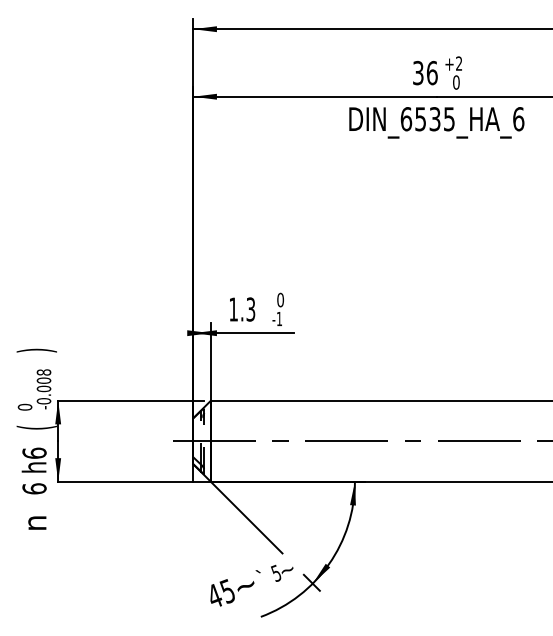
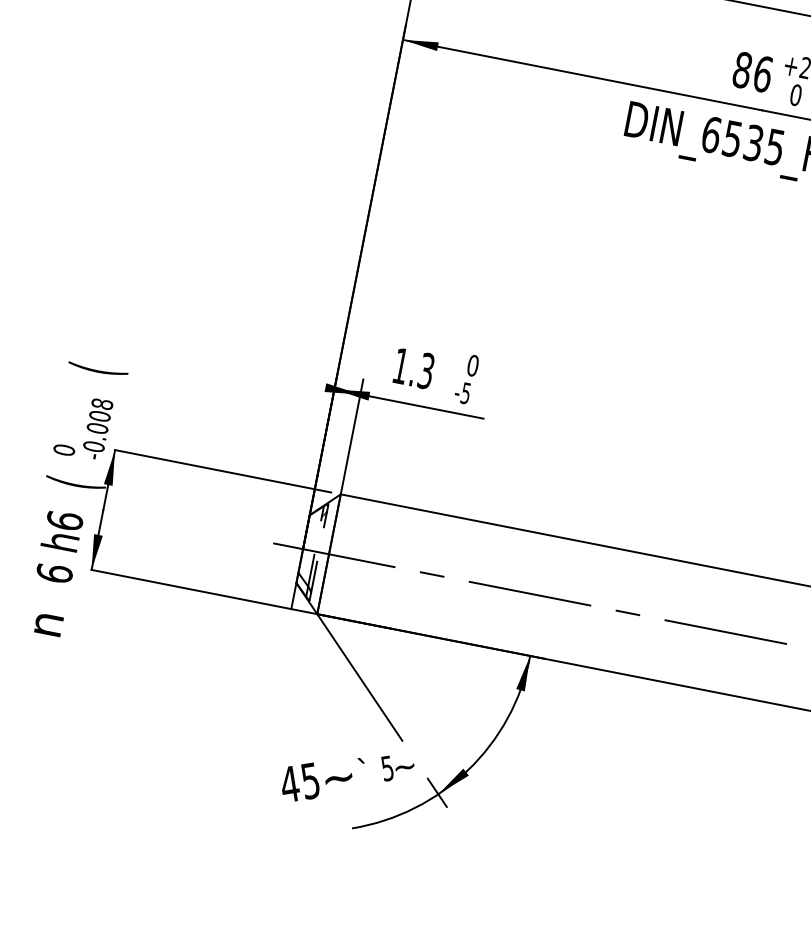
text: (418, 73) -> (742, 70), 36 -> 86
text: (279, 319) -> (465, 394), -1 -> -5
text: (36, 350) -> (97, 369), ) -> (

